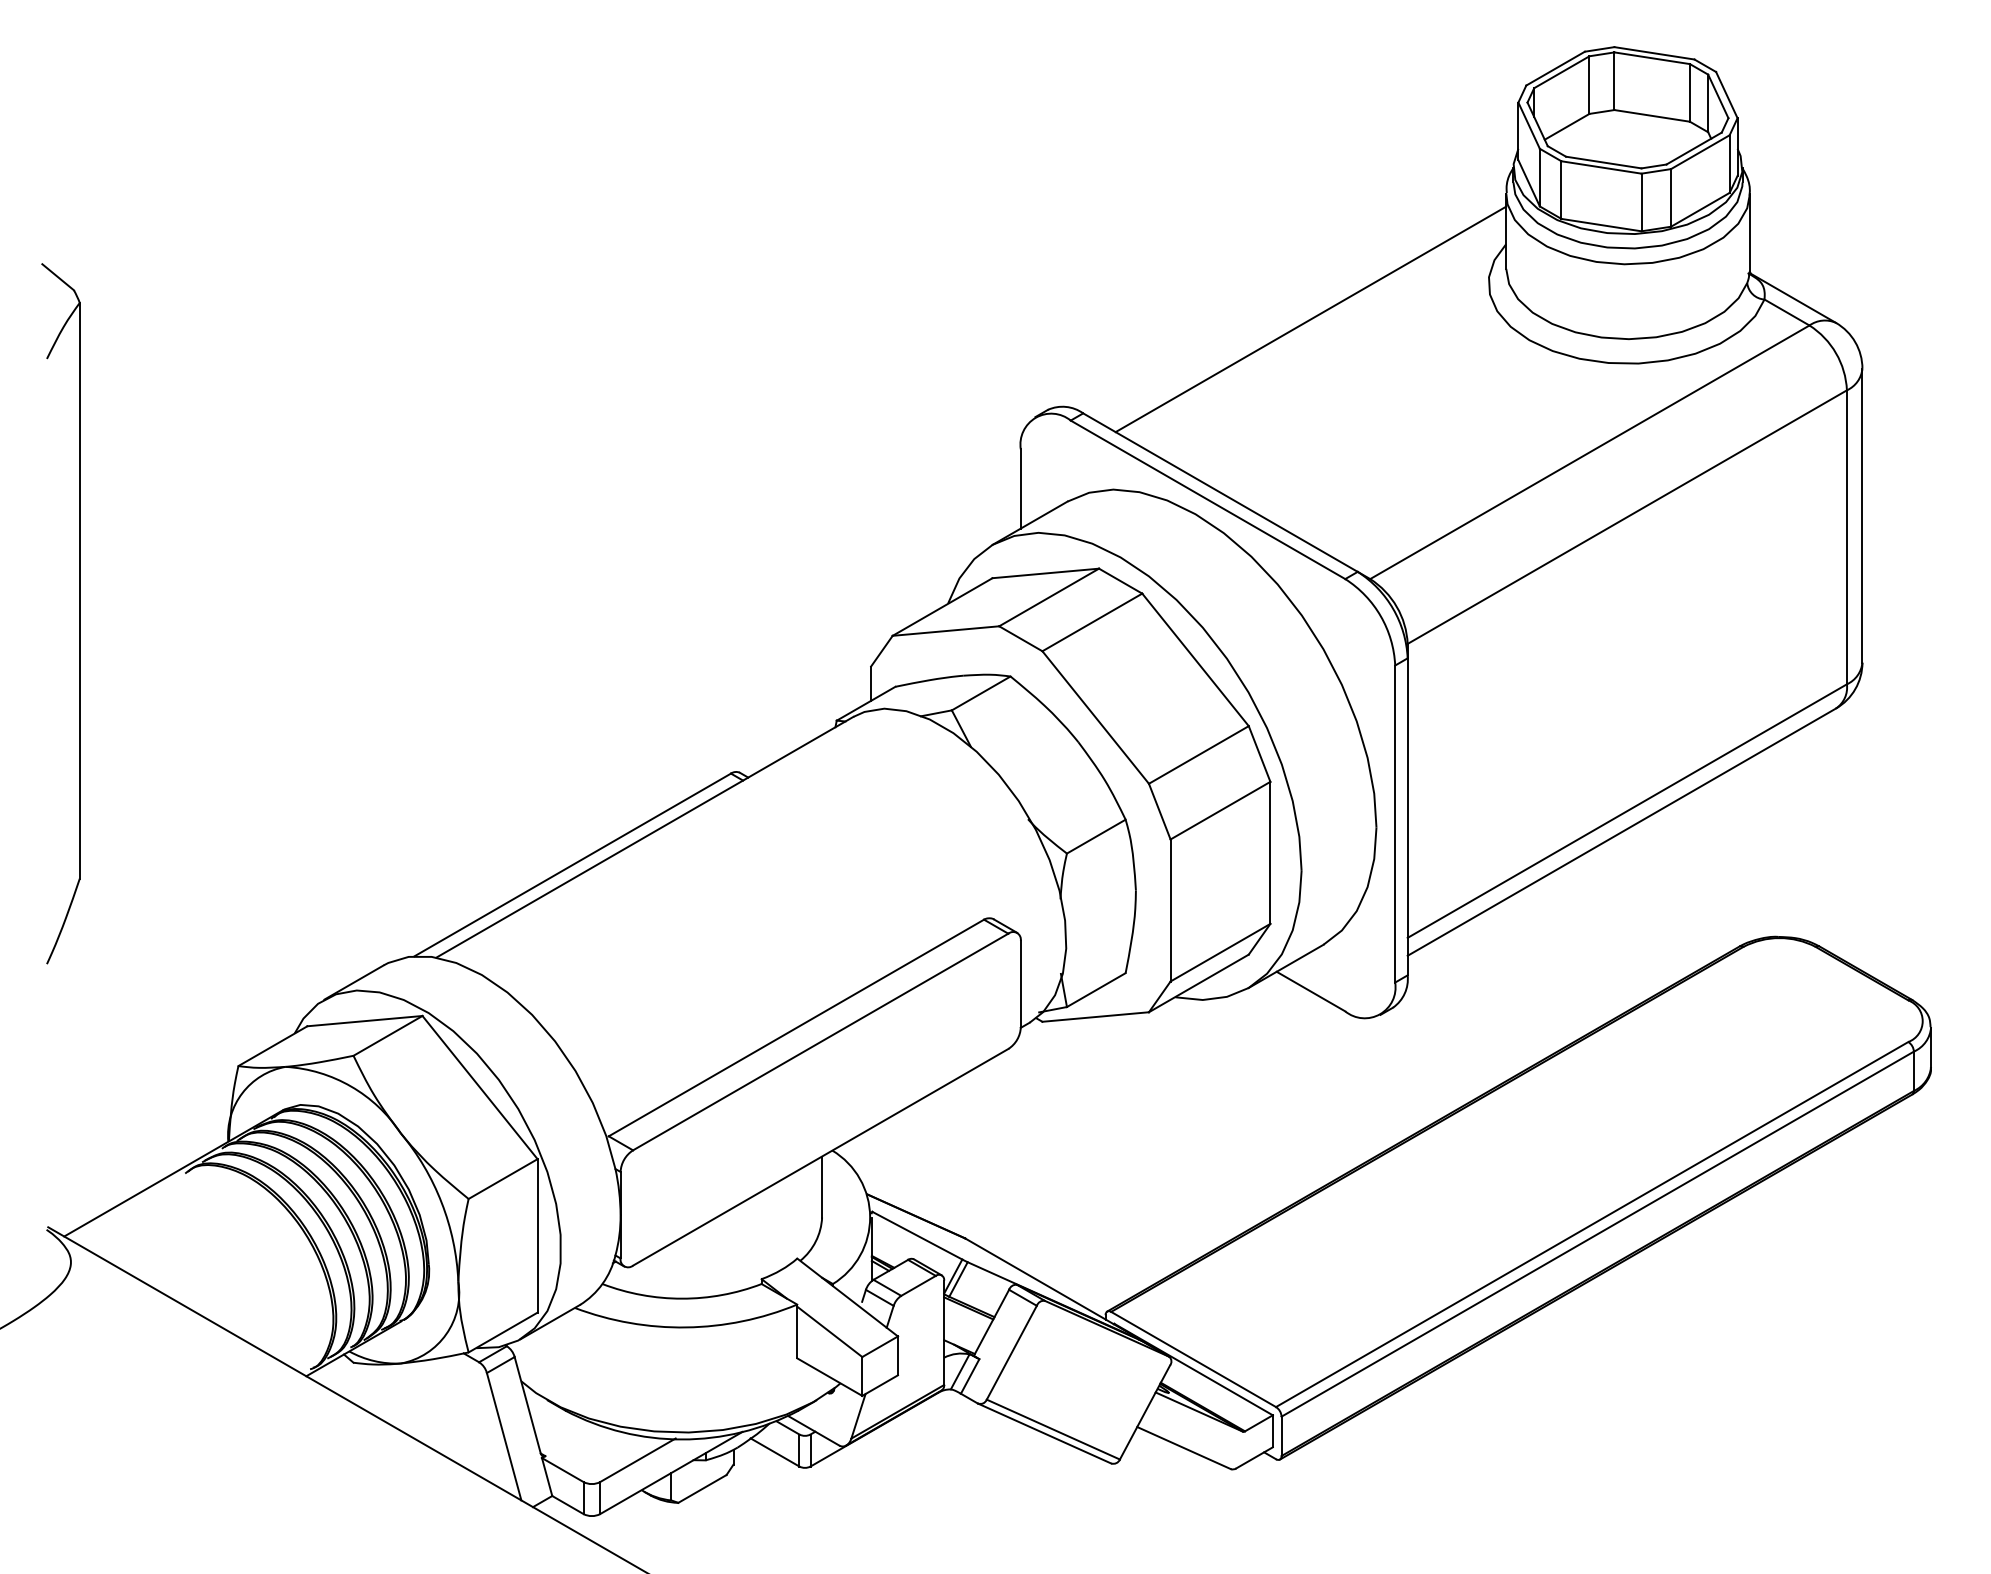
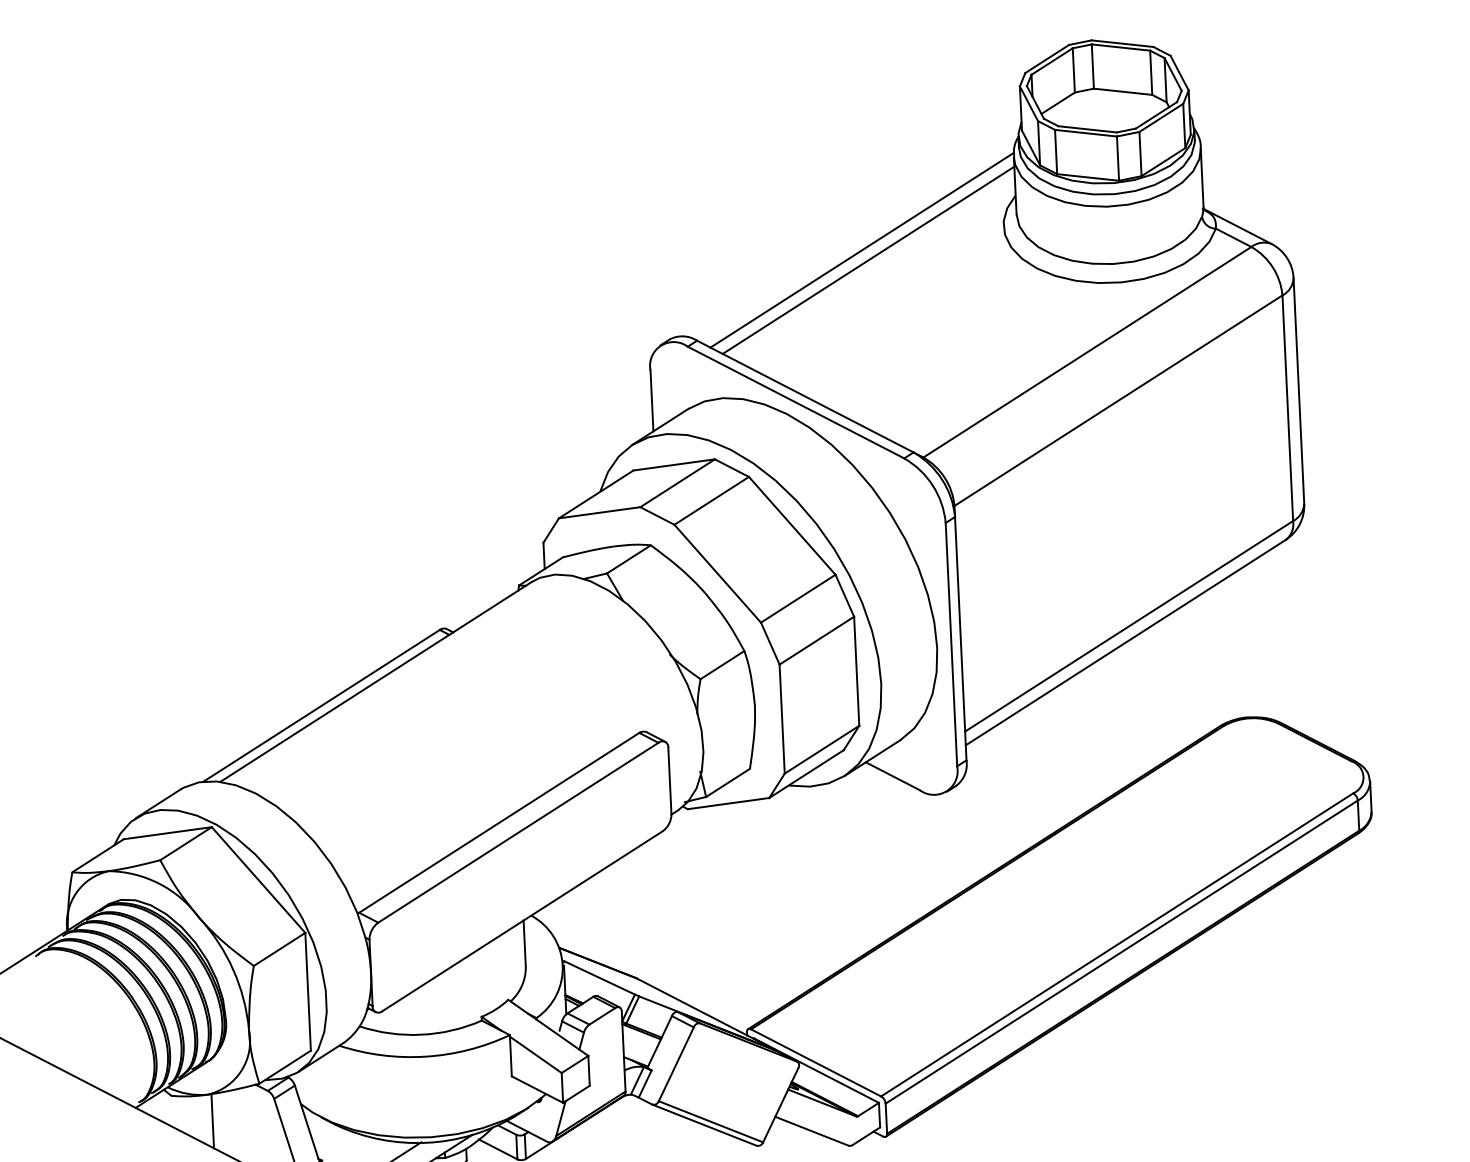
line: (1303, 305) -> (862, 249), added
line: (405, 1397) -> (212, 1120), added

